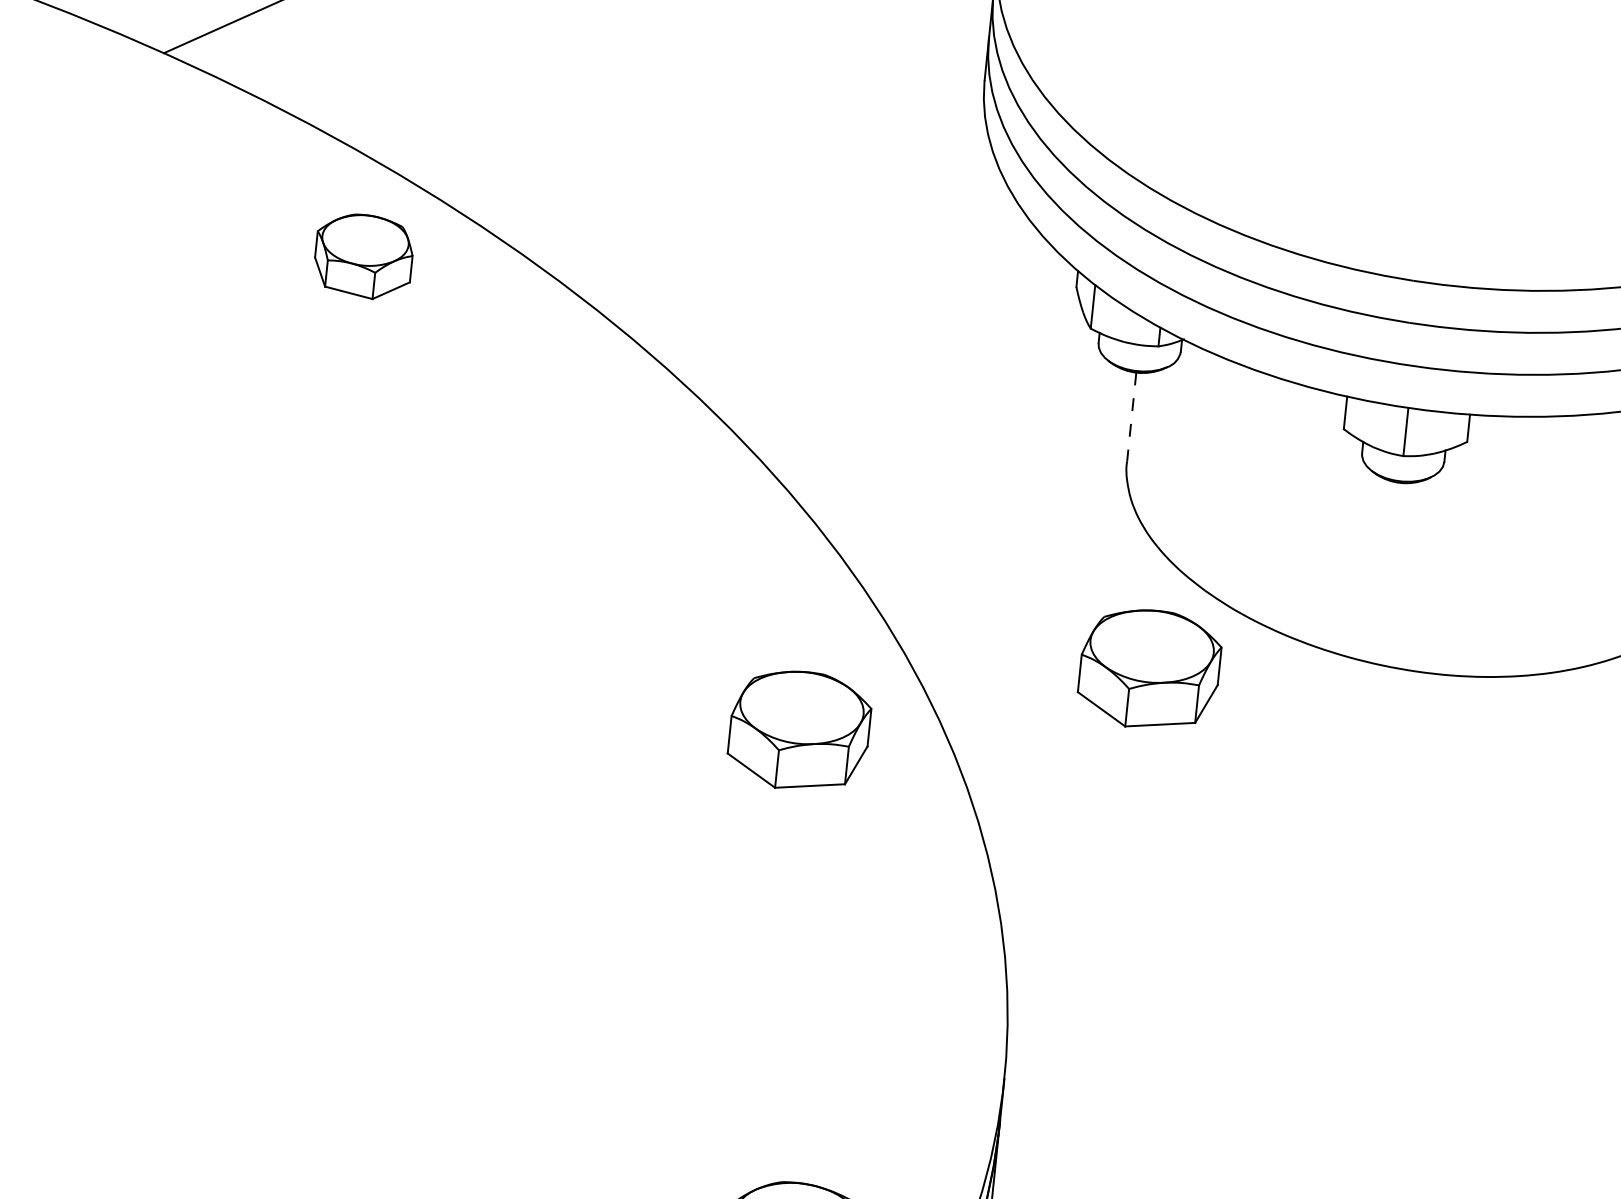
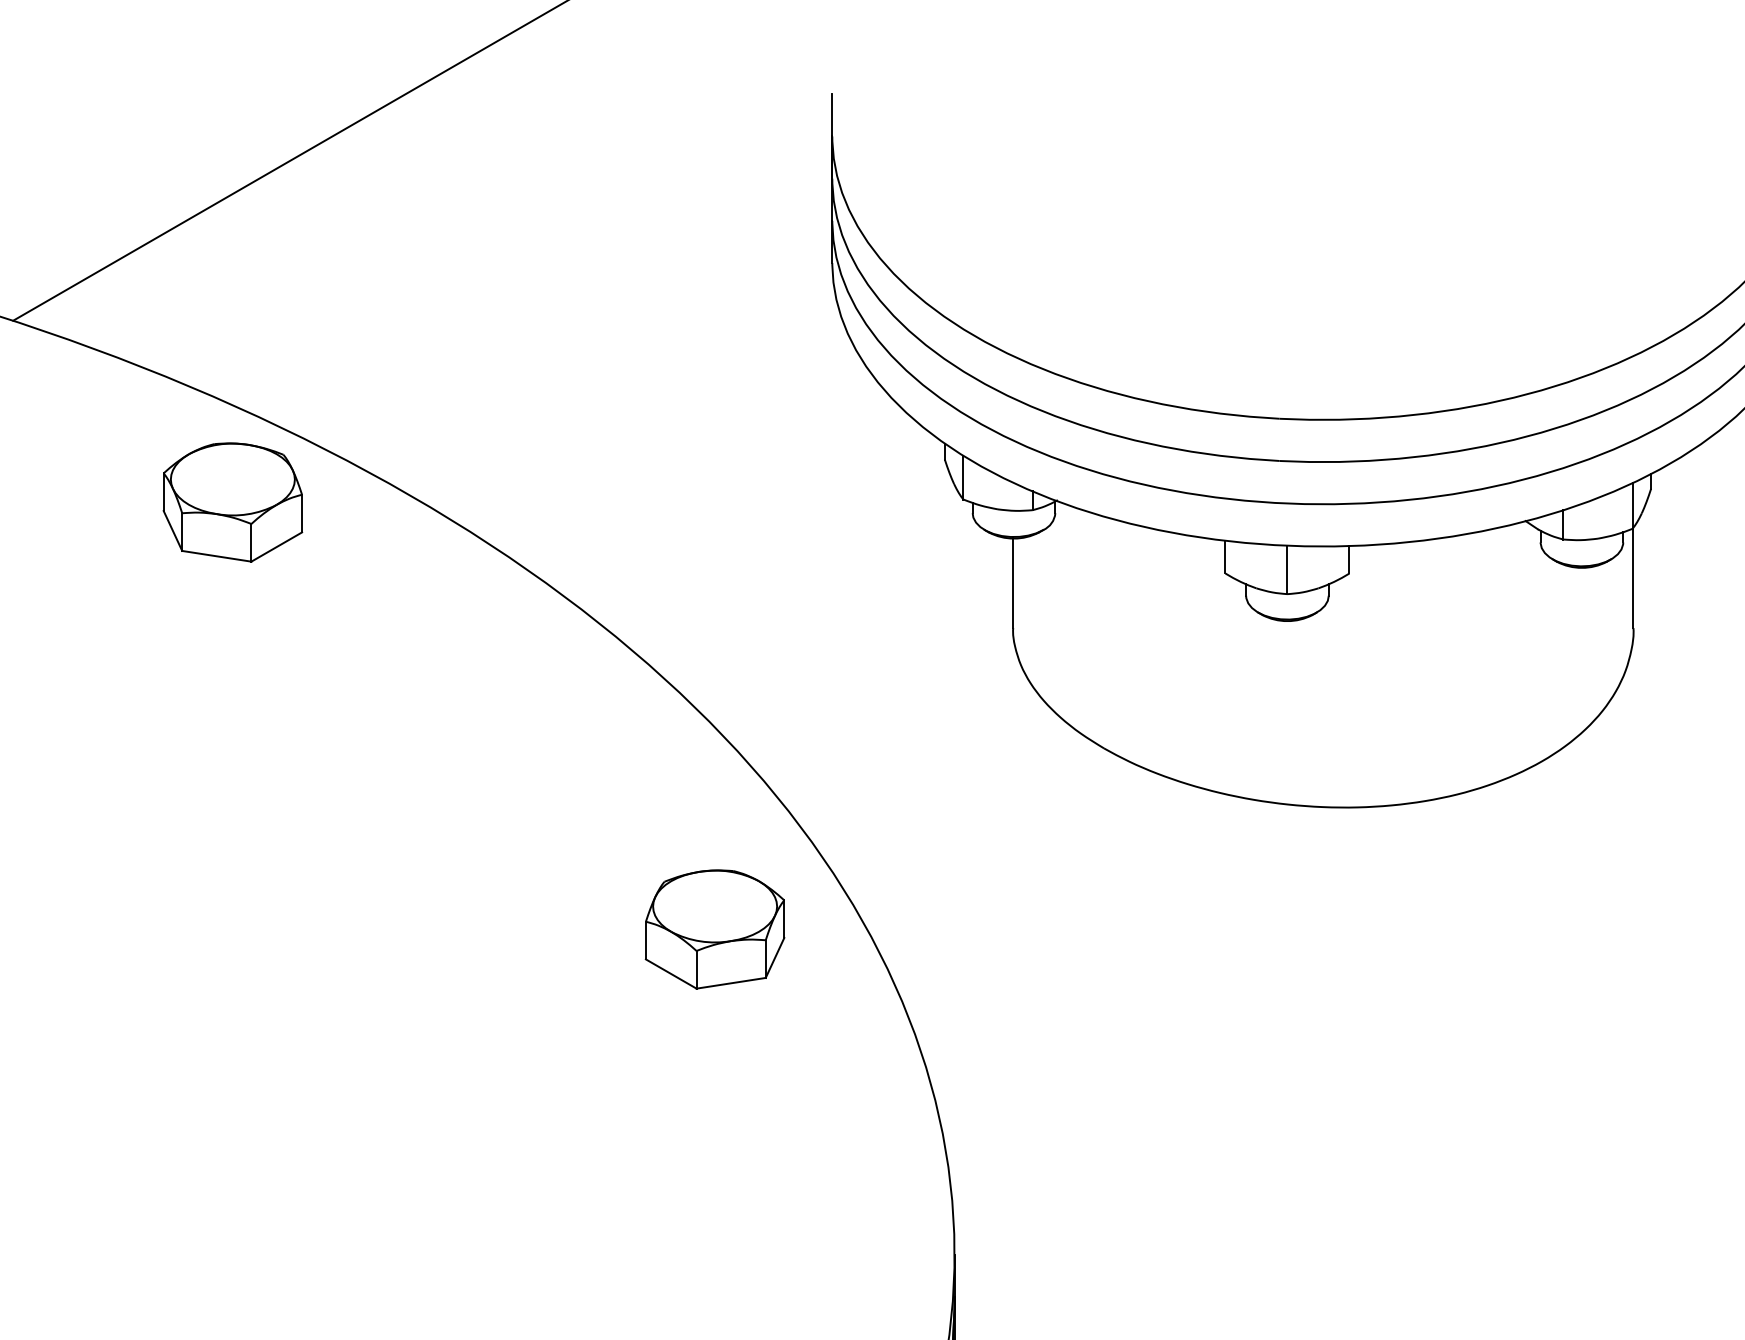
part: (363, 256) -> (232, 502), size x1.43
line: (1131, 417) -> (1013, 583), dashed -> solid
part: (1149, 669) -> (1056, 832), removed

